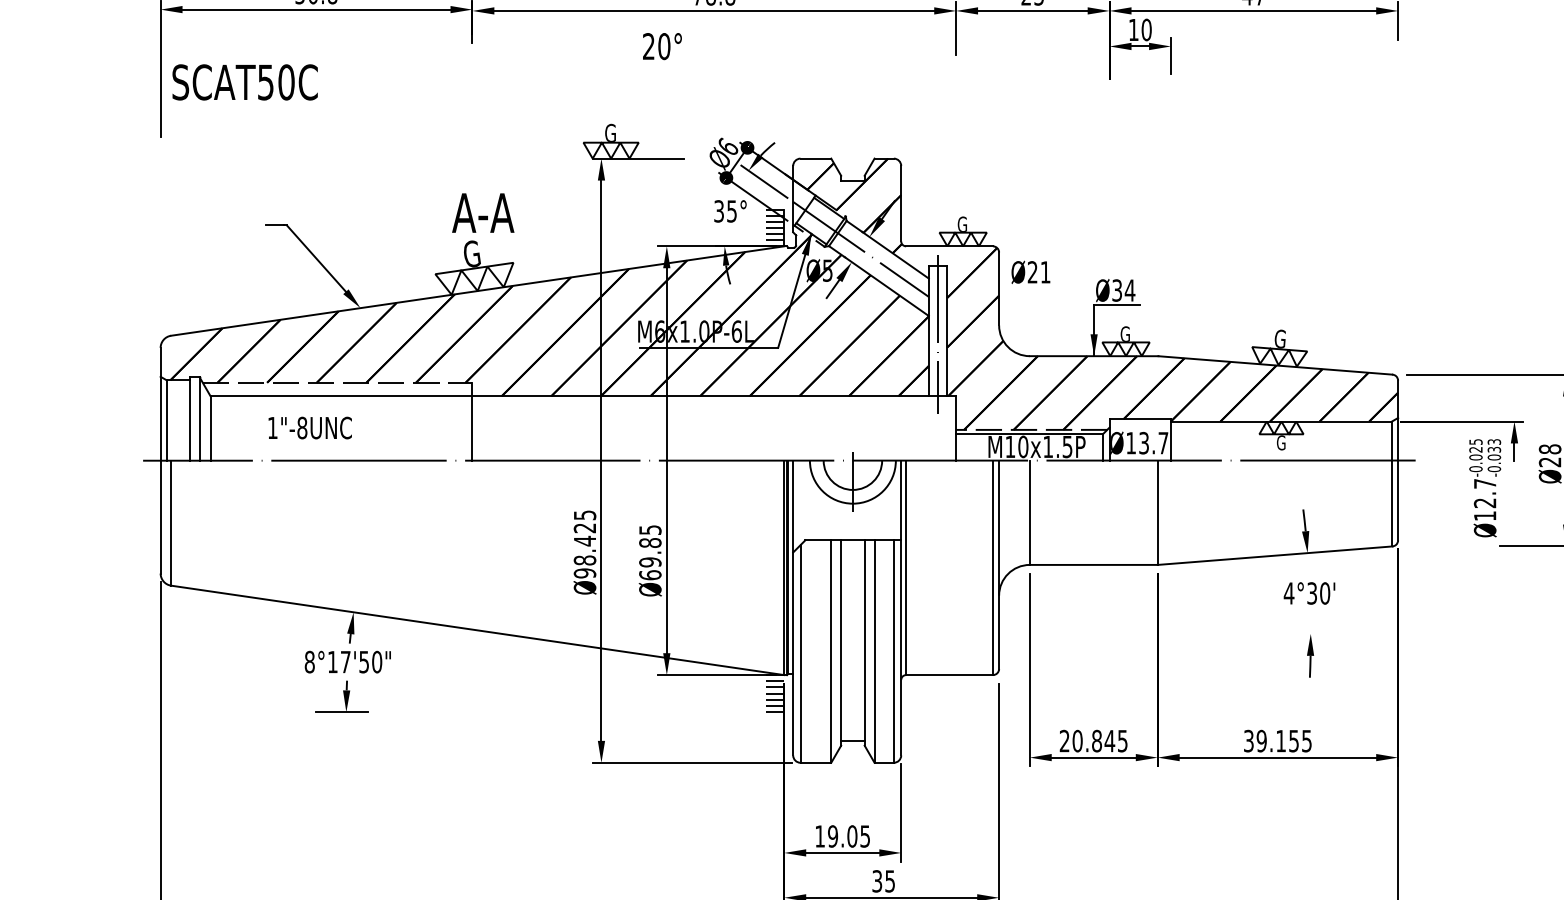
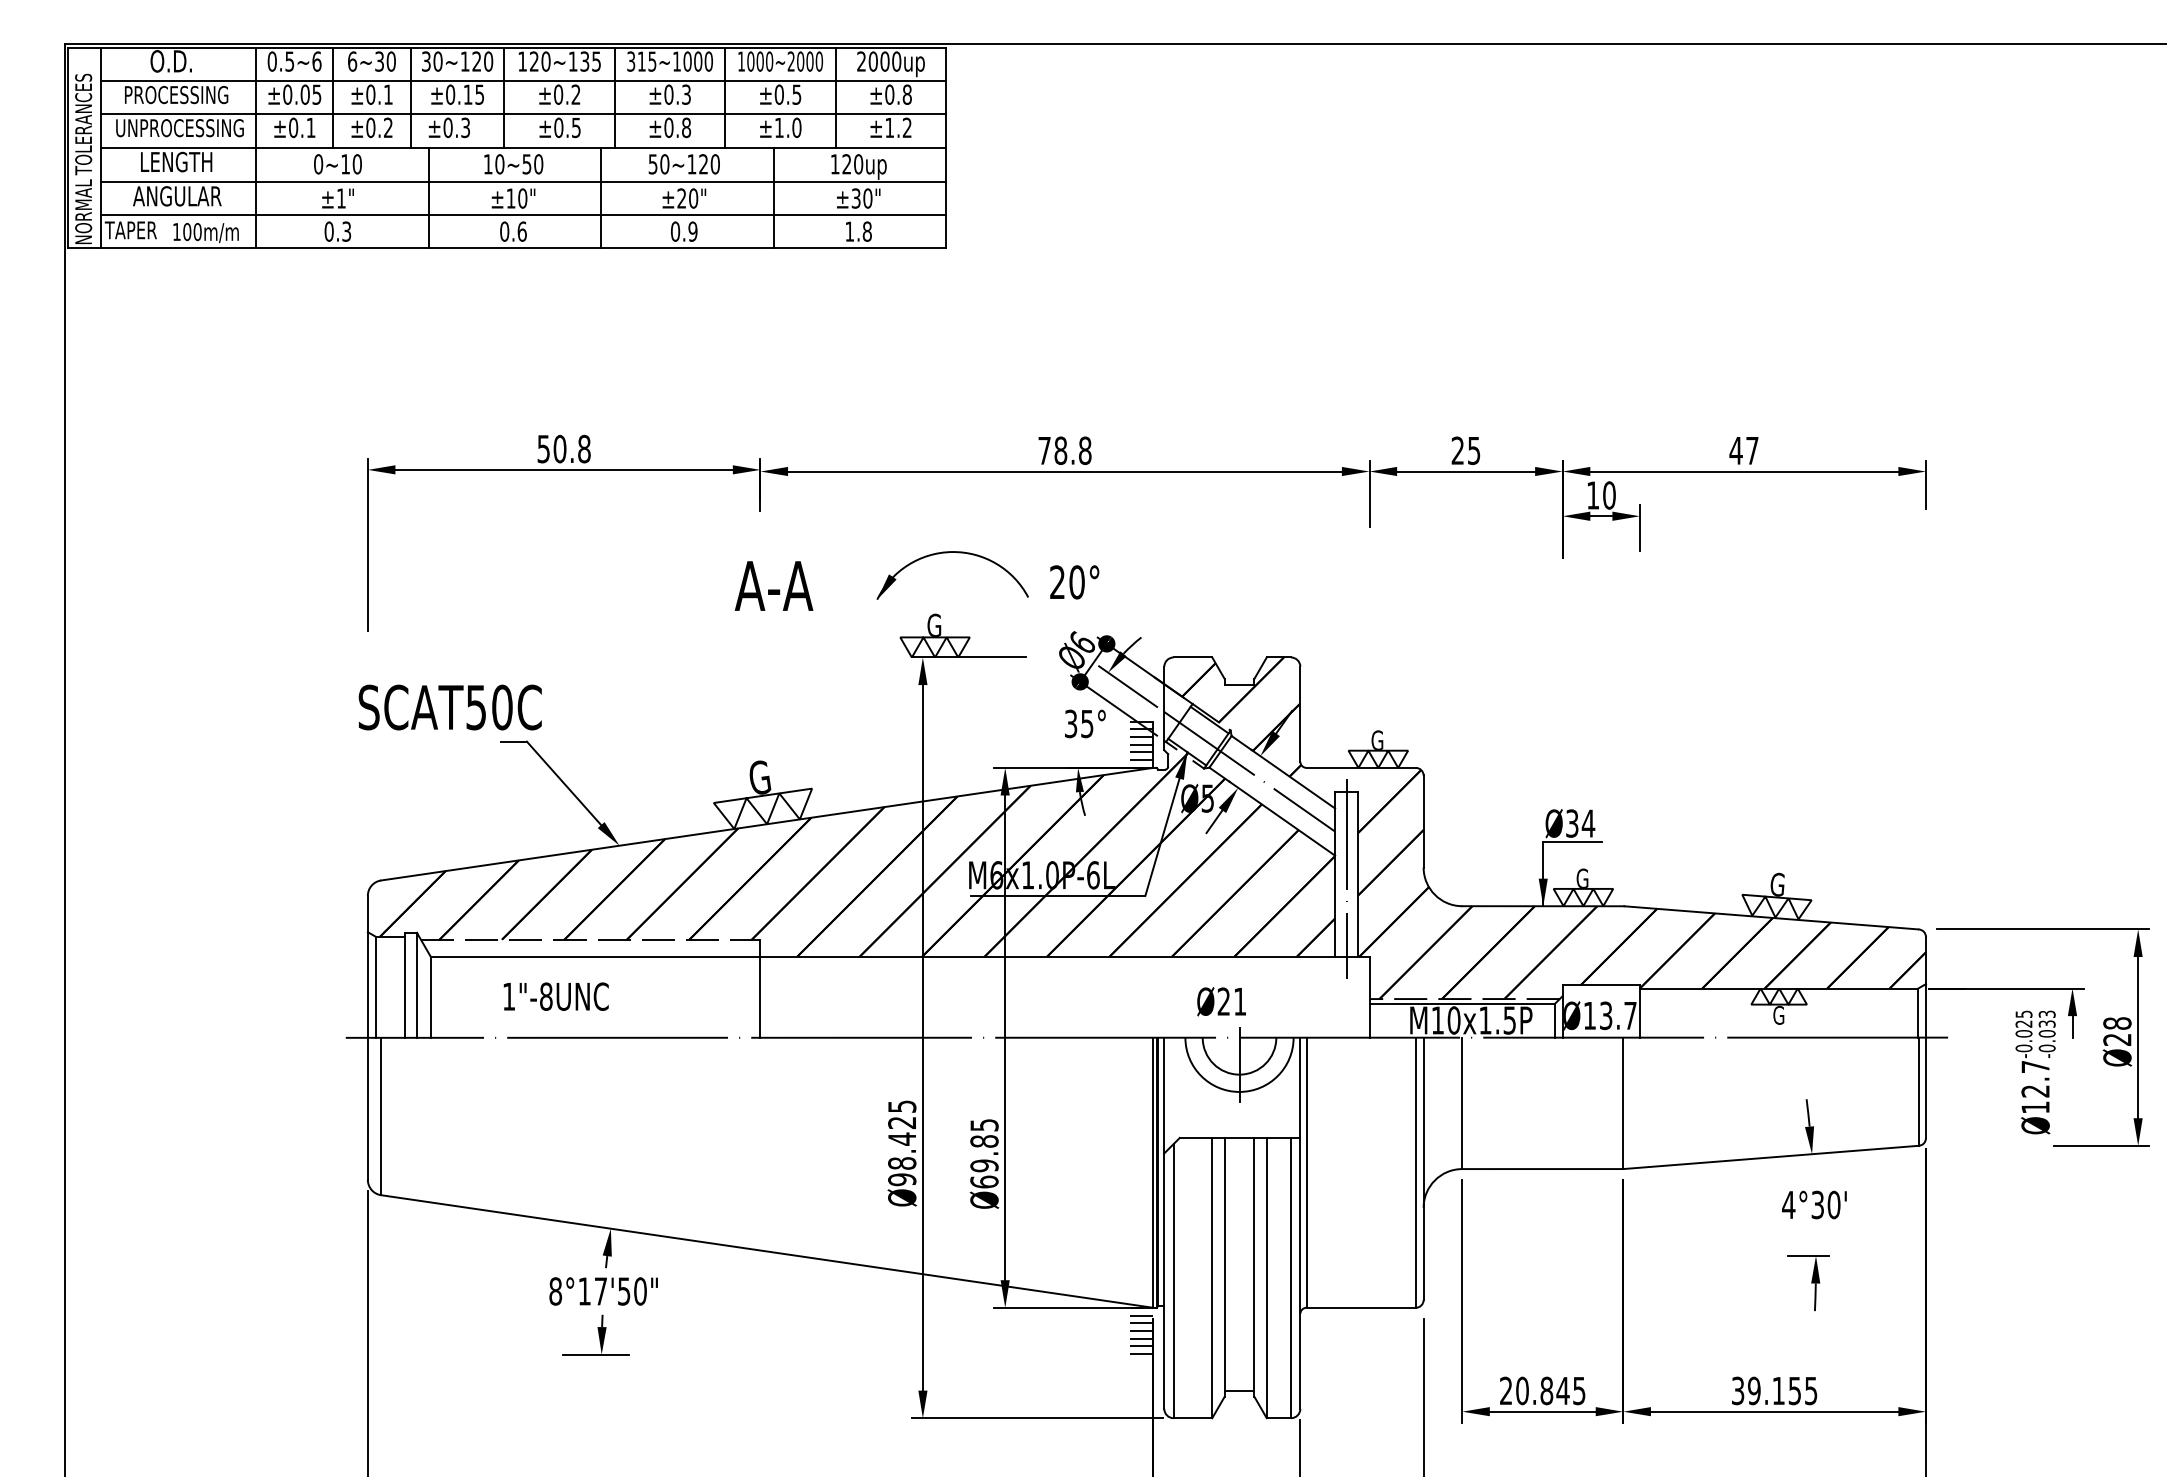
text: (662, 46) -> (1074, 582), moved
part: (621, 76) -> (948, 553), added
text: (244, 82) -> (449, 707), moved
text: (482, 212) -> (773, 585), moved
text: (1030, 272) -> (1221, 1001), moved
line: (1304, 633) -> (1808, 1255), added

